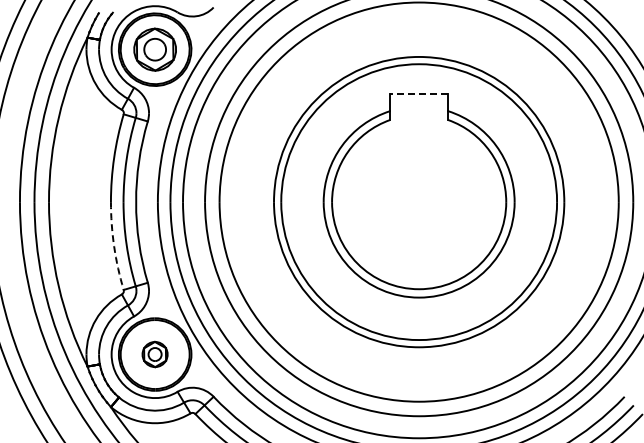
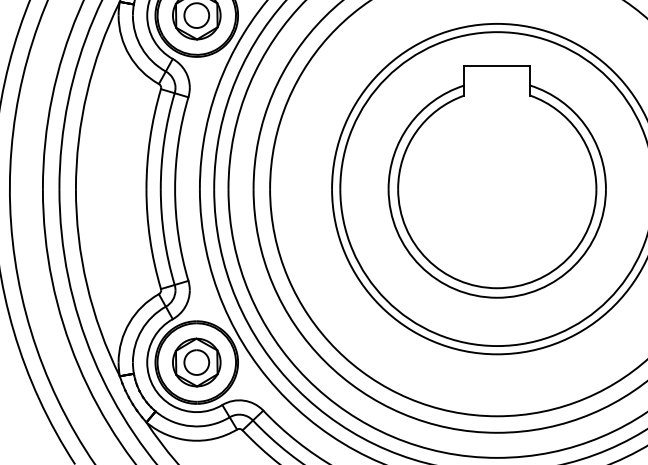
line: (418, 93) -> (496, 65), dashed -> solid
arc: (114, 246) -> (150, 239), dashed -> solid
part: (154, 354) -> (196, 362), size x1.67

